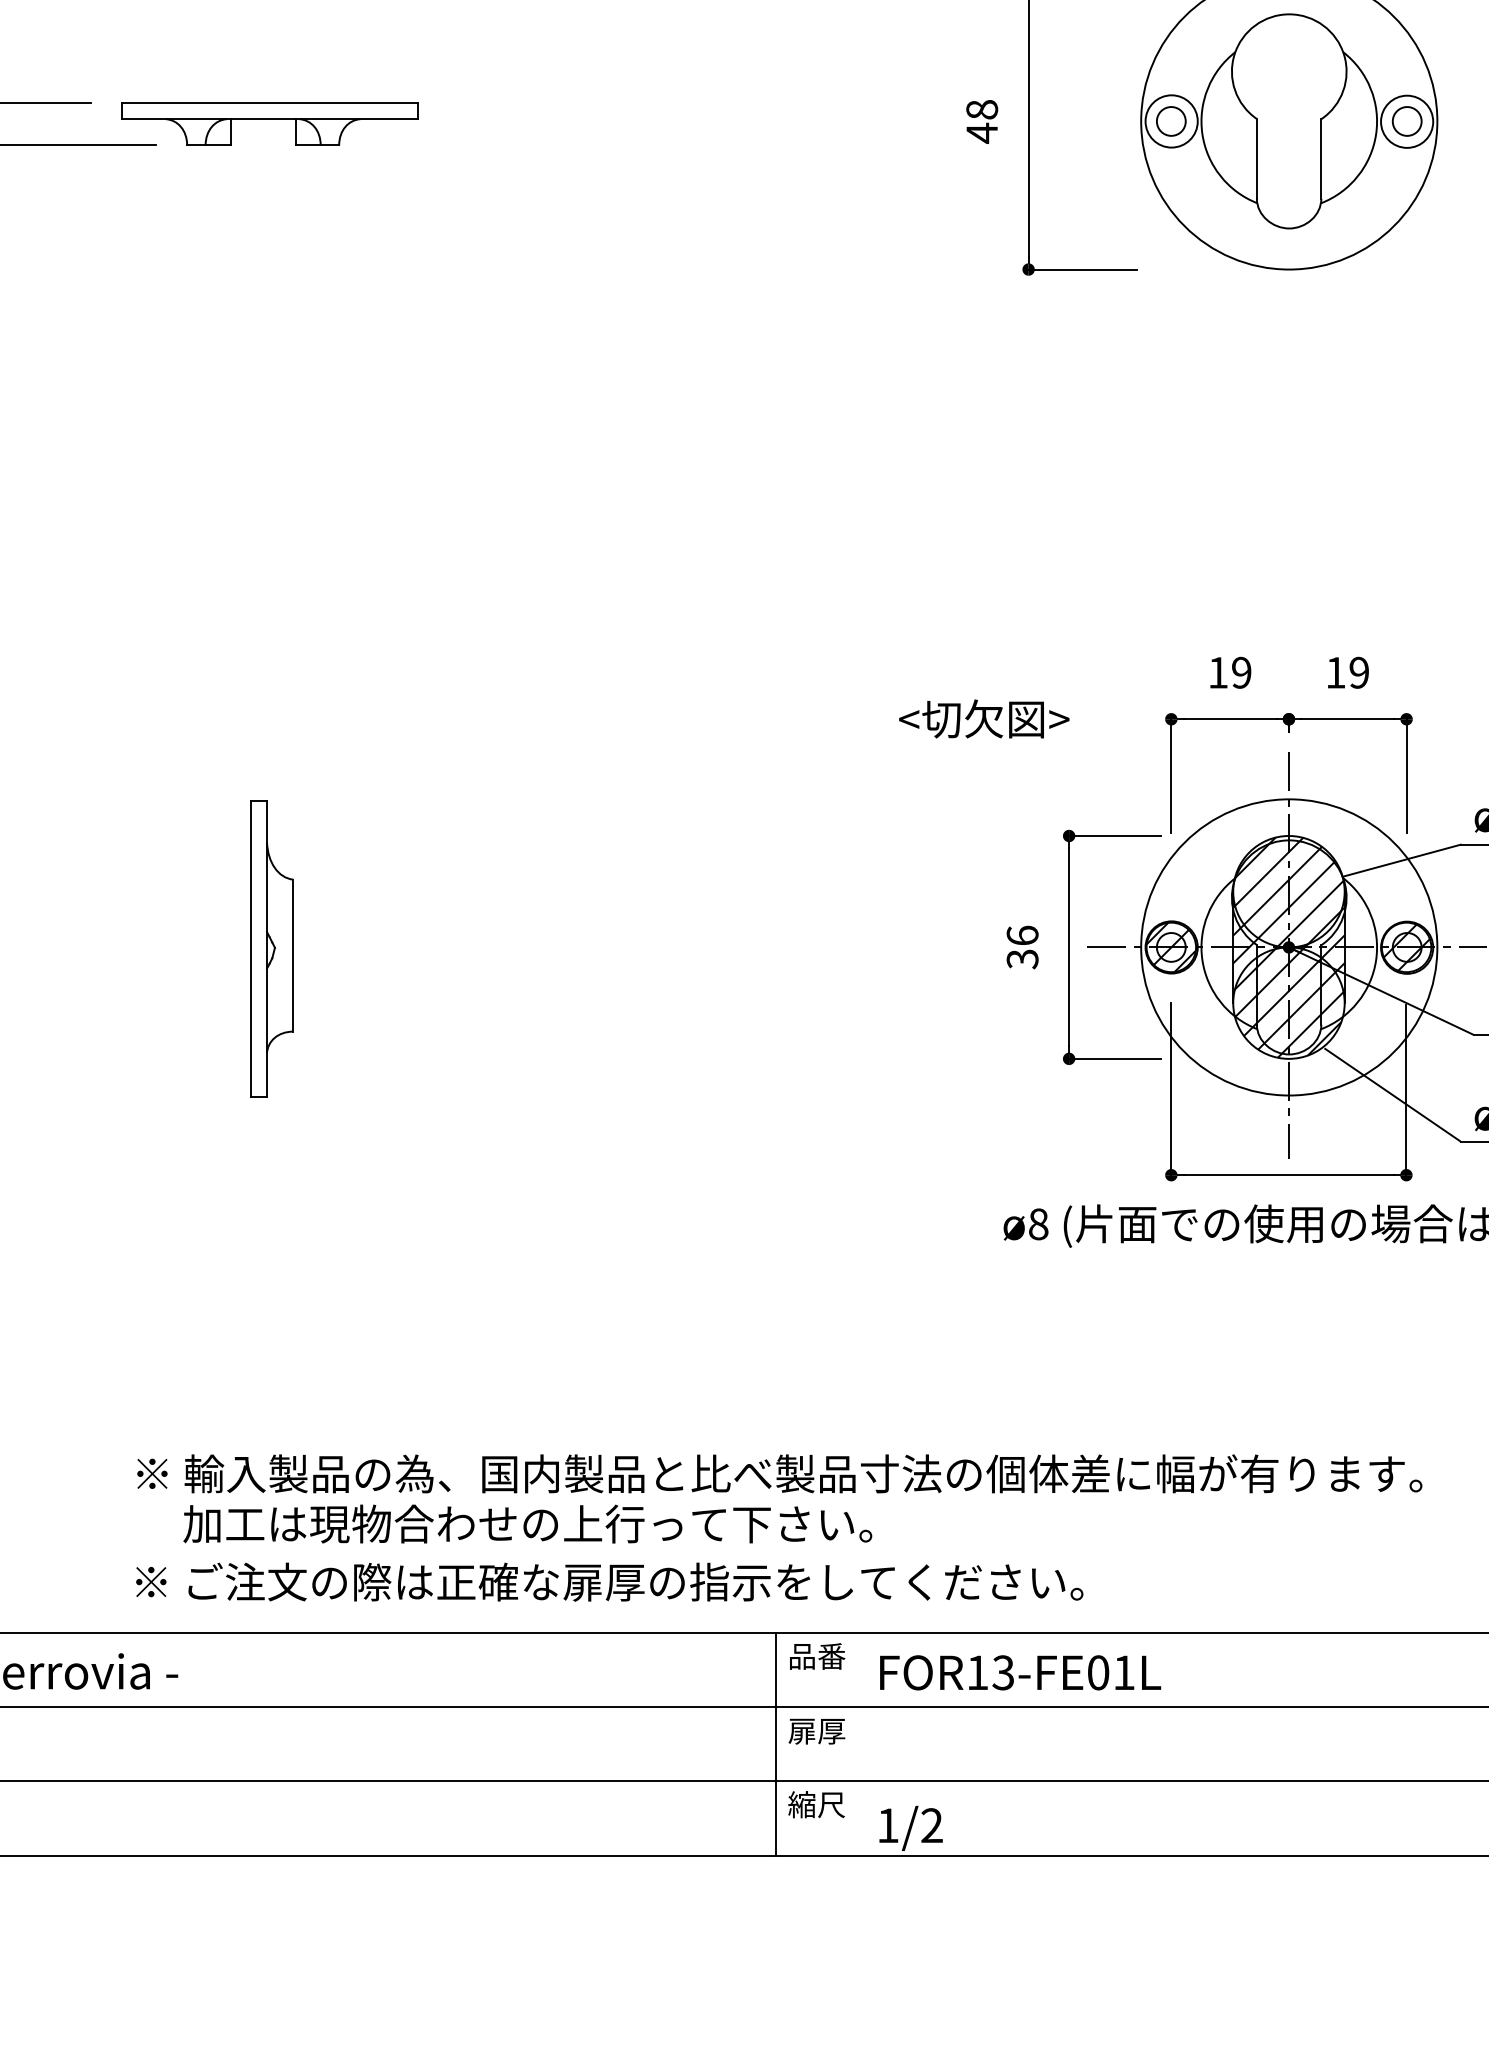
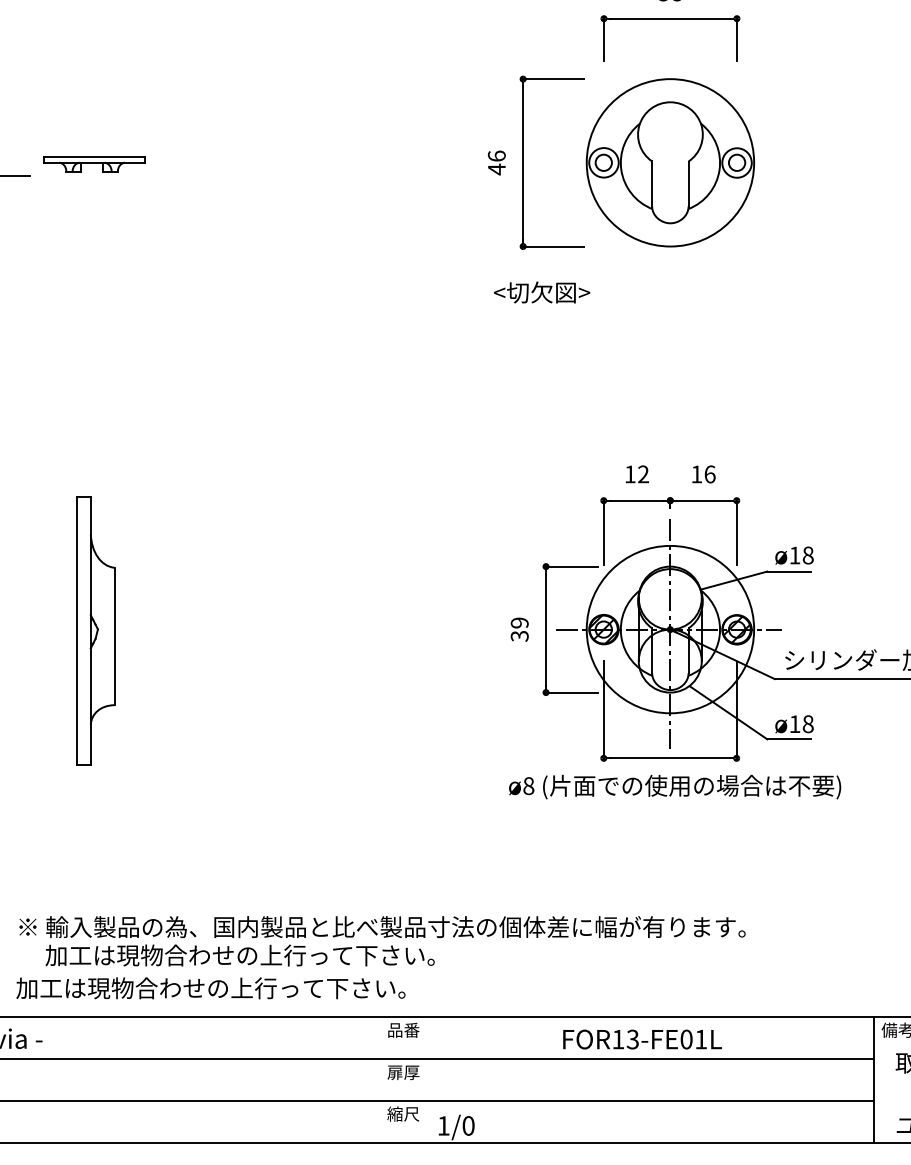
text: (981, 108) -> (496, 155), 48 -> 46
part: (270, 124) -> (94, 164), size x0.6
text: (1241, 672) -> (643, 474), 19 -> 12
text: (1358, 672) -> (709, 474), 19 -> 16
text: (985, 718) -> (542, 292), moved
text: (1022, 934) -> (519, 622), 36 -> 39
hatch: (1287, 947) -> (669, 629), removed
part: (271, 948) -> (95, 630), size x1.6
text: (608, 1582) -> (285, 988), ※ ご注文の際は正確な扉厚の指示をしてください。 -> 加工は現物合わせの上行って下さい。
text: (1020, 1672) -> (642, 1039), moved
line: (776, 1743) -> (380, 1079), removed
text: (931, 1824) -> (468, 1125), 1/2 -> 1/0

